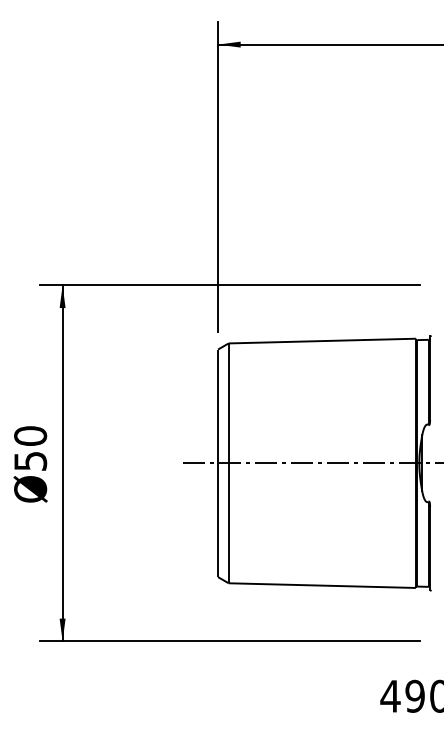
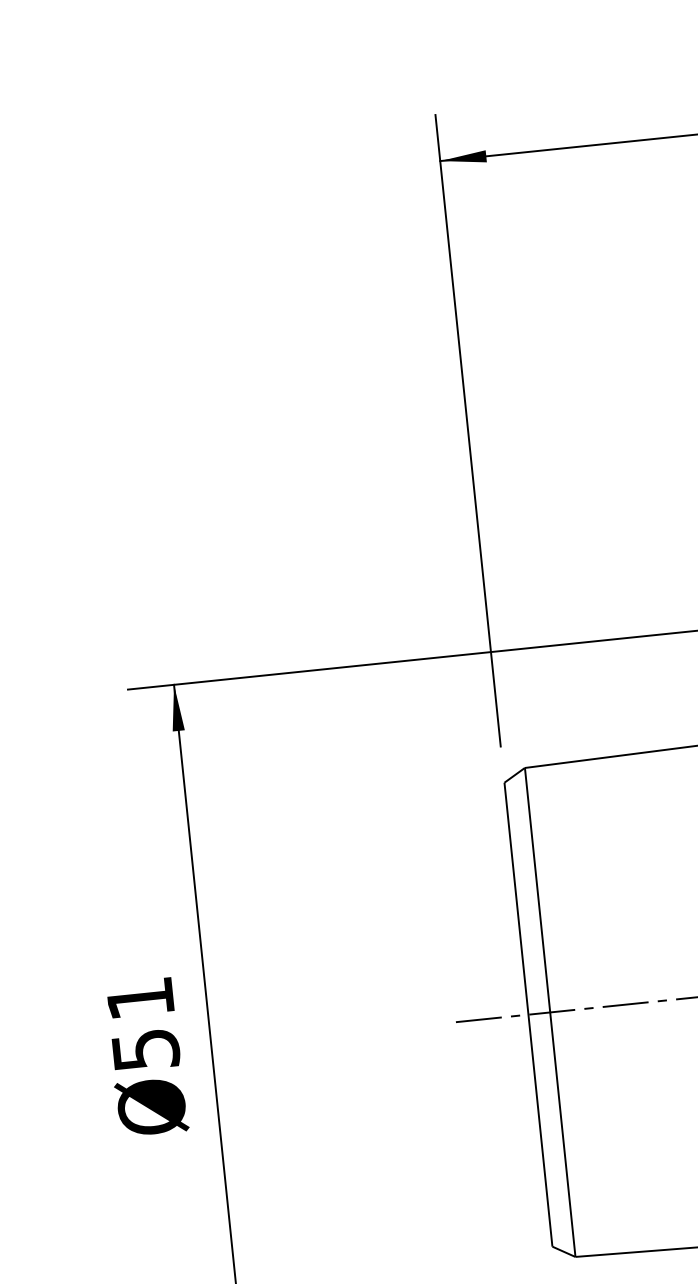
text: (30, 435) -> (140, 997), Ø50 -> Ø51

